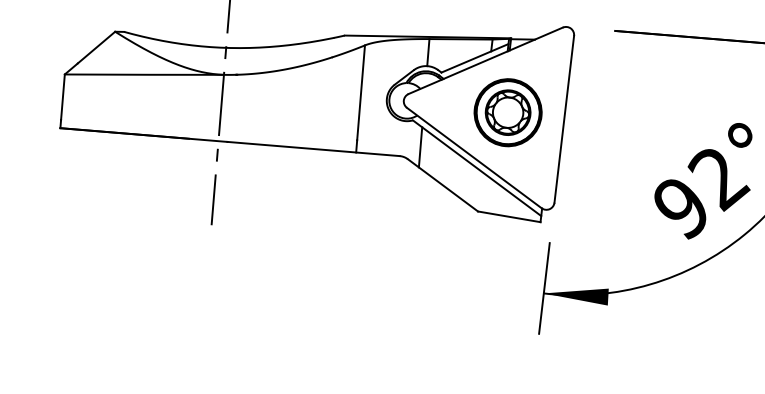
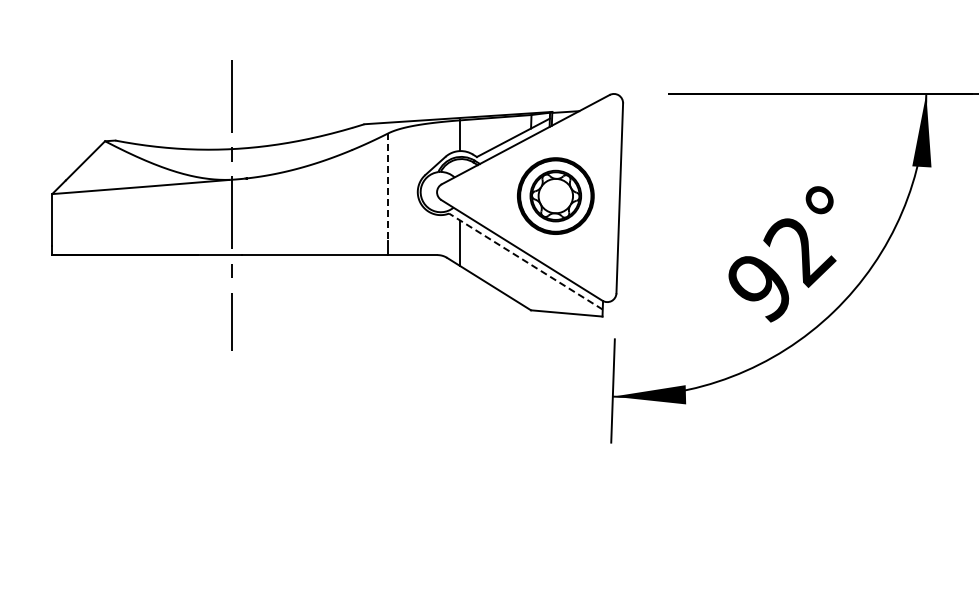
line: (361, 93) -> (388, 187), solid -> dashed
line: (476, 168) -> (525, 261), solid -> dashed

